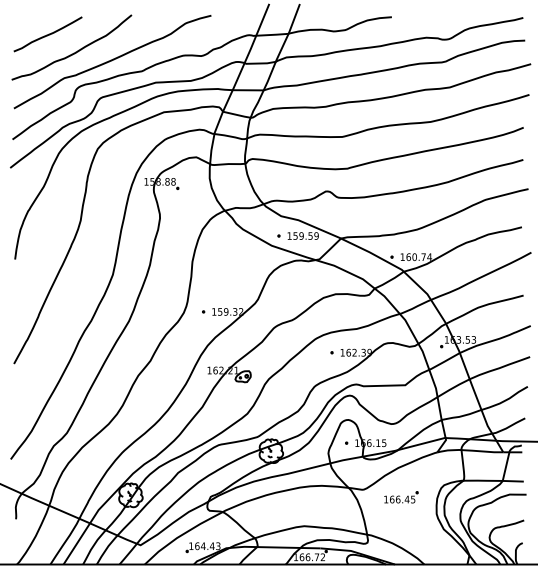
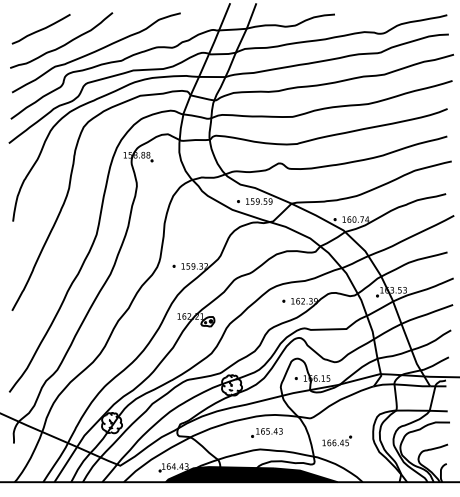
part: (401, 497) -> (337, 441), moved
part: (311, 506) -> (266, 432), added
fill: (293, 555) -> (250, 474), added

